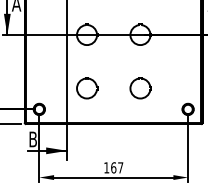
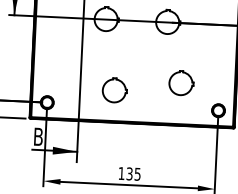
part: (87, 88) -> (114, 90), moved
part: (140, 88) -> (181, 83), moved
text: (117, 167) -> (134, 173), 167 -> 135

